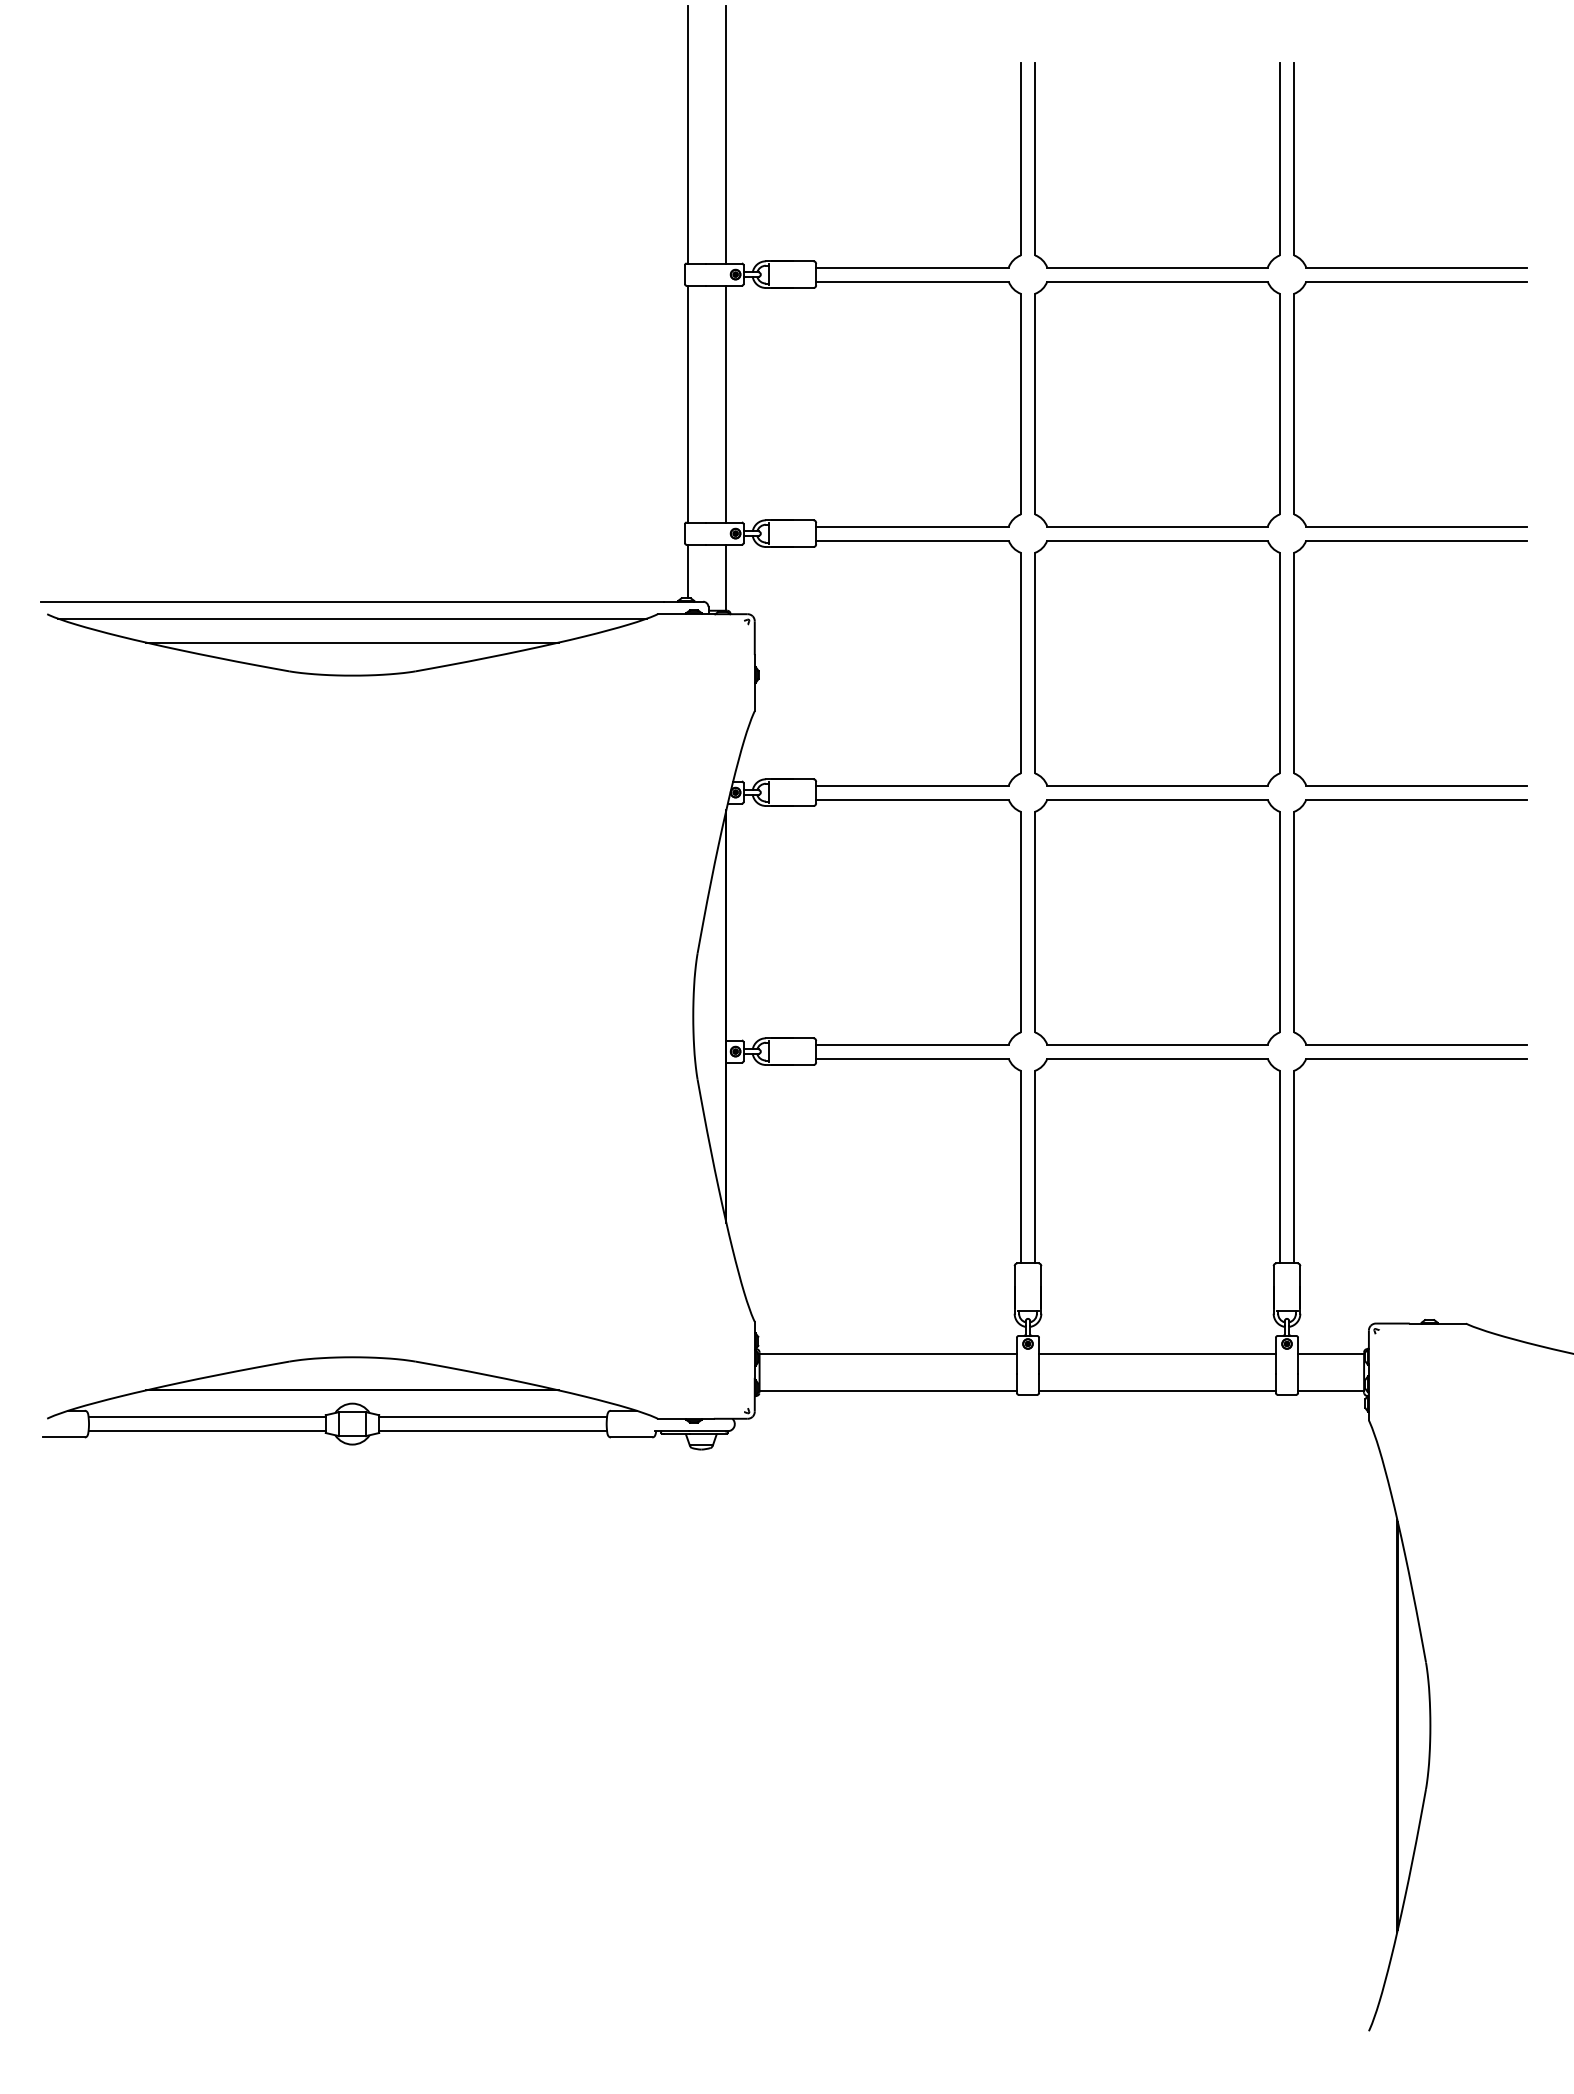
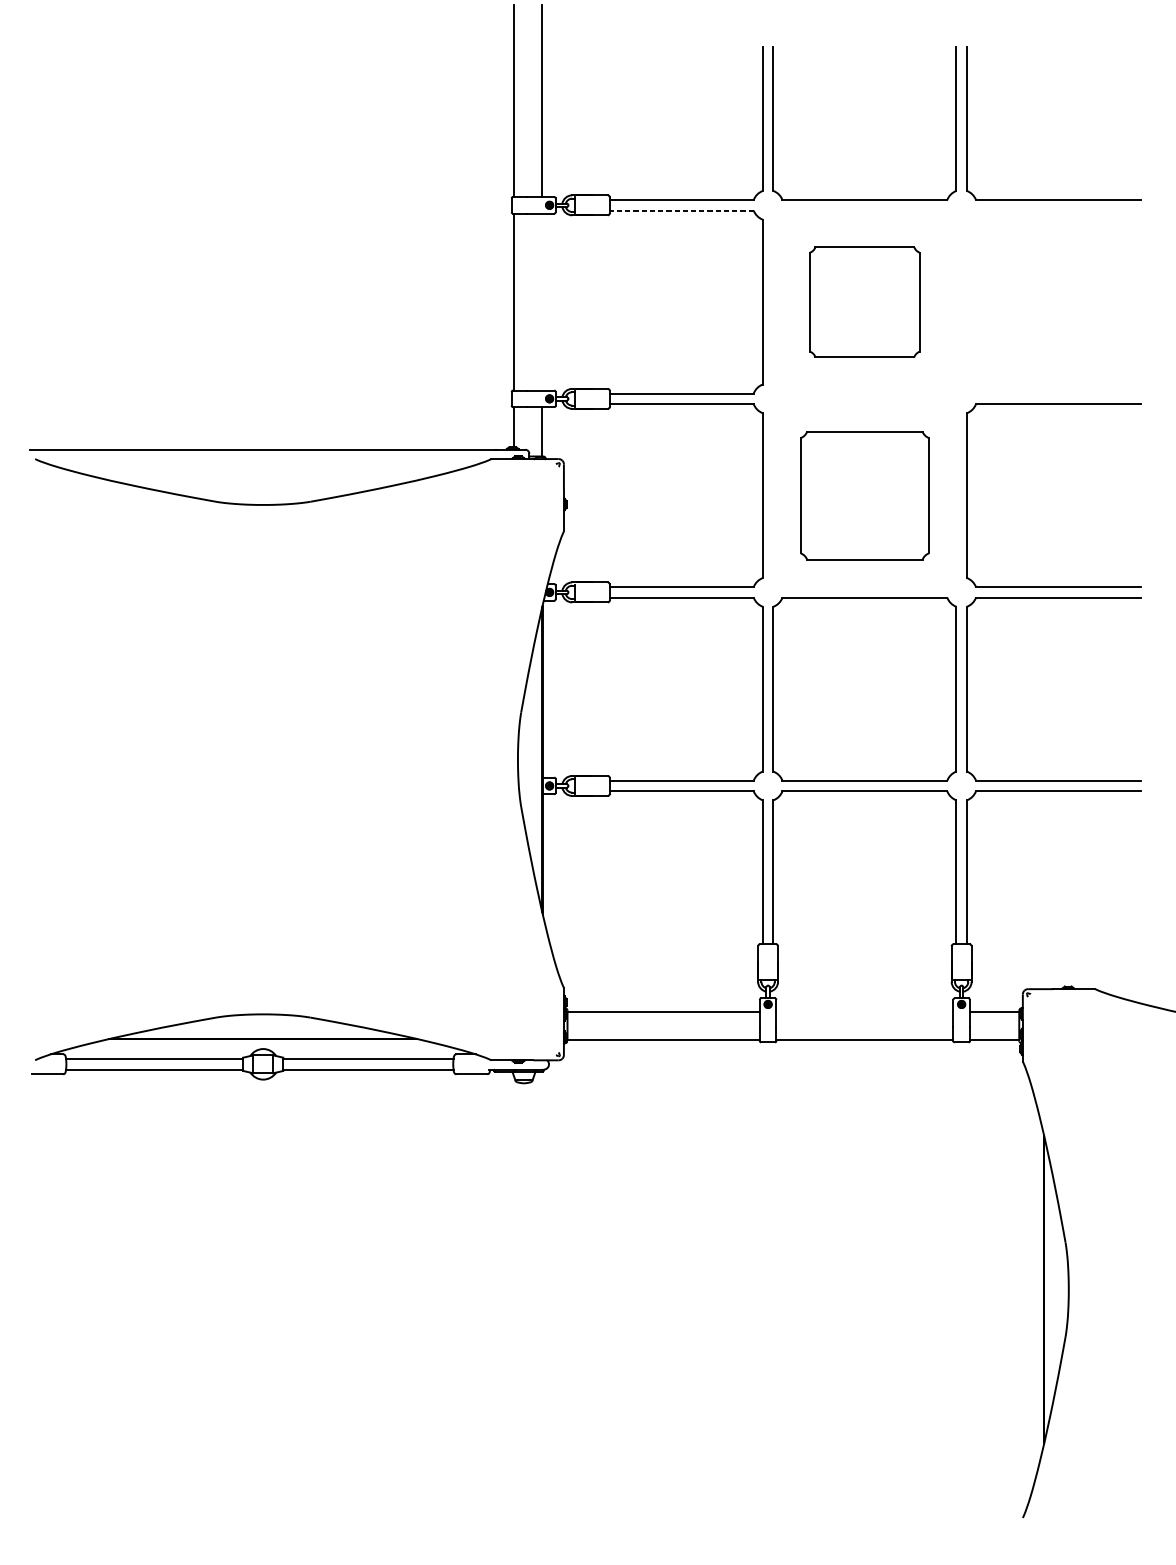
line: (911, 281) -> (681, 210), solid -> dashed
line: (725, 403) -> (542, 301), removed
part: (1157, 404) -> (864, 302), size x0.6
part: (1294, 404) -> (967, 302), removed
line: (352, 618) -> (263, 462), removed
line: (352, 642) -> (263, 480), removed
part: (1157, 663) -> (864, 495), size x0.7
line: (1157, 1353) -> (864, 1011), removed

